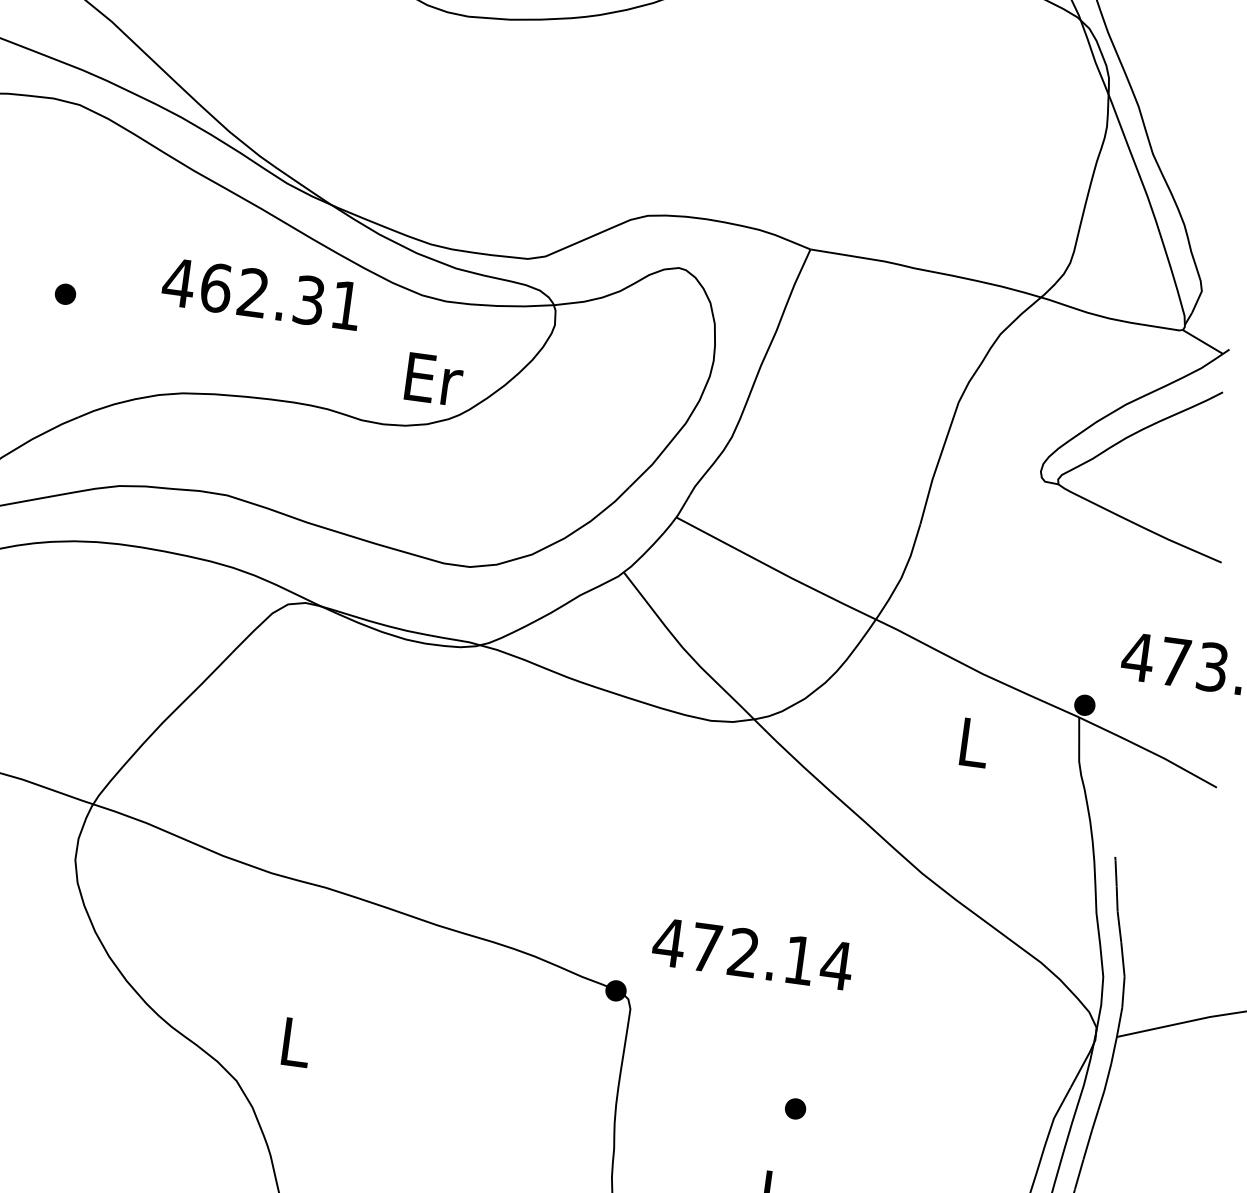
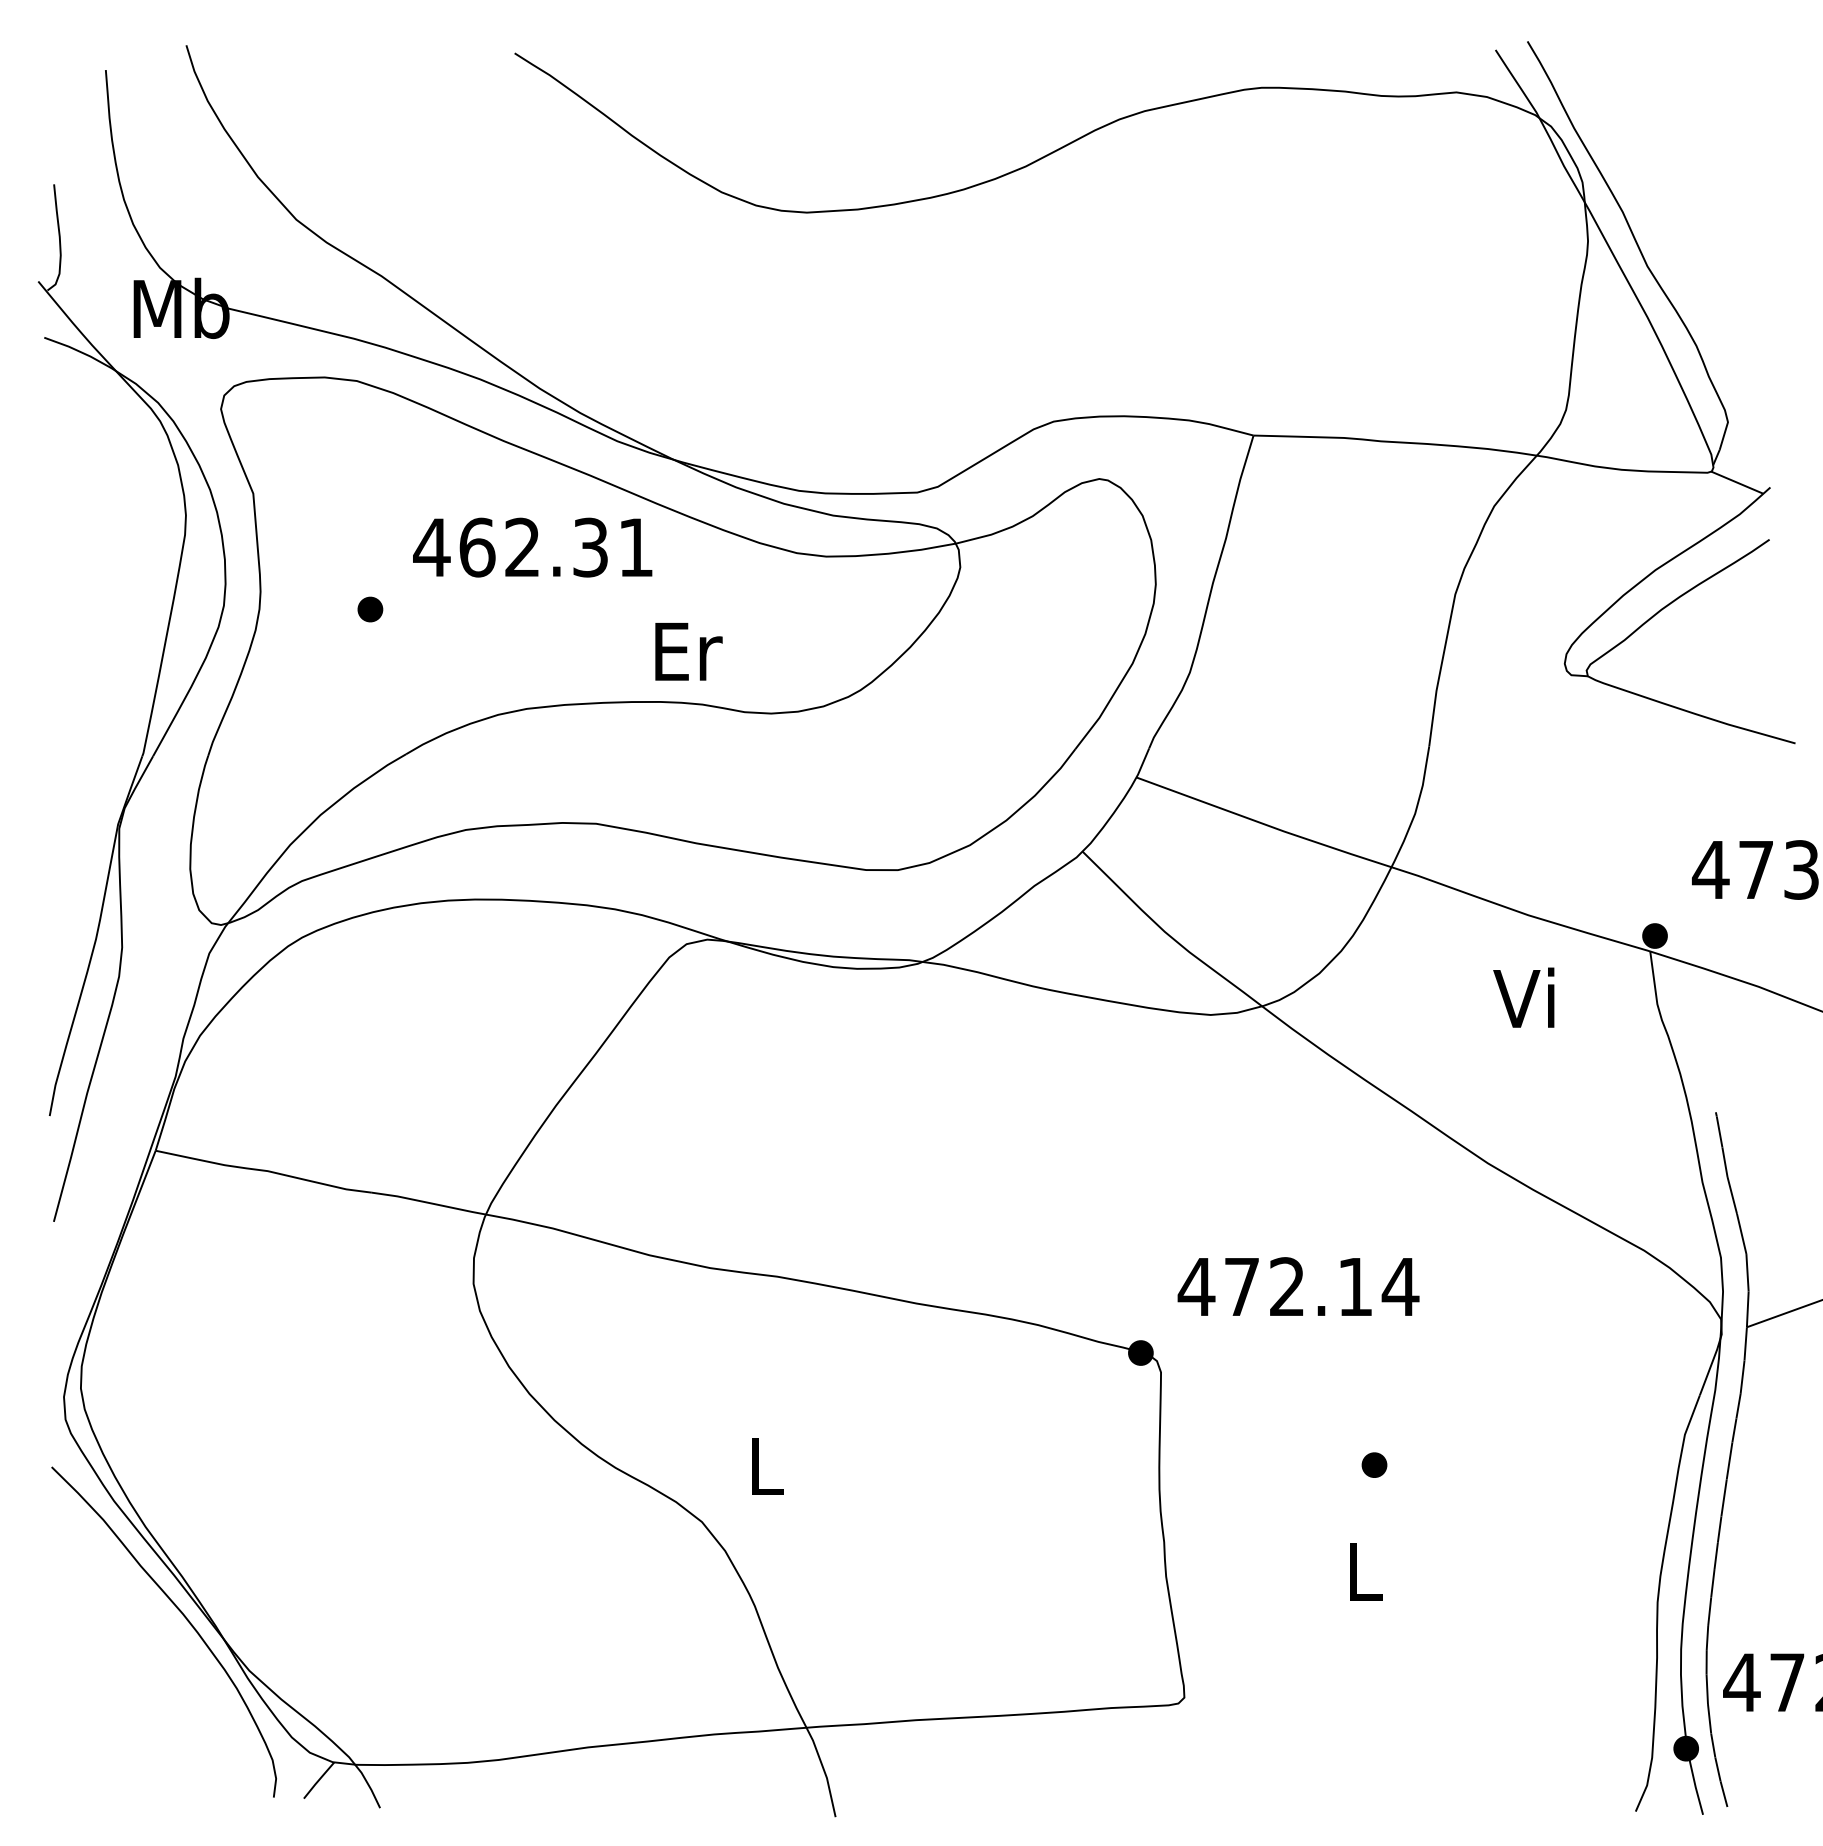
text: (261, 293) -> (532, 547), moved
text: (433, 379) -> (688, 651), moved
text: (969, 741) -> (1523, 997), L -> Vi

